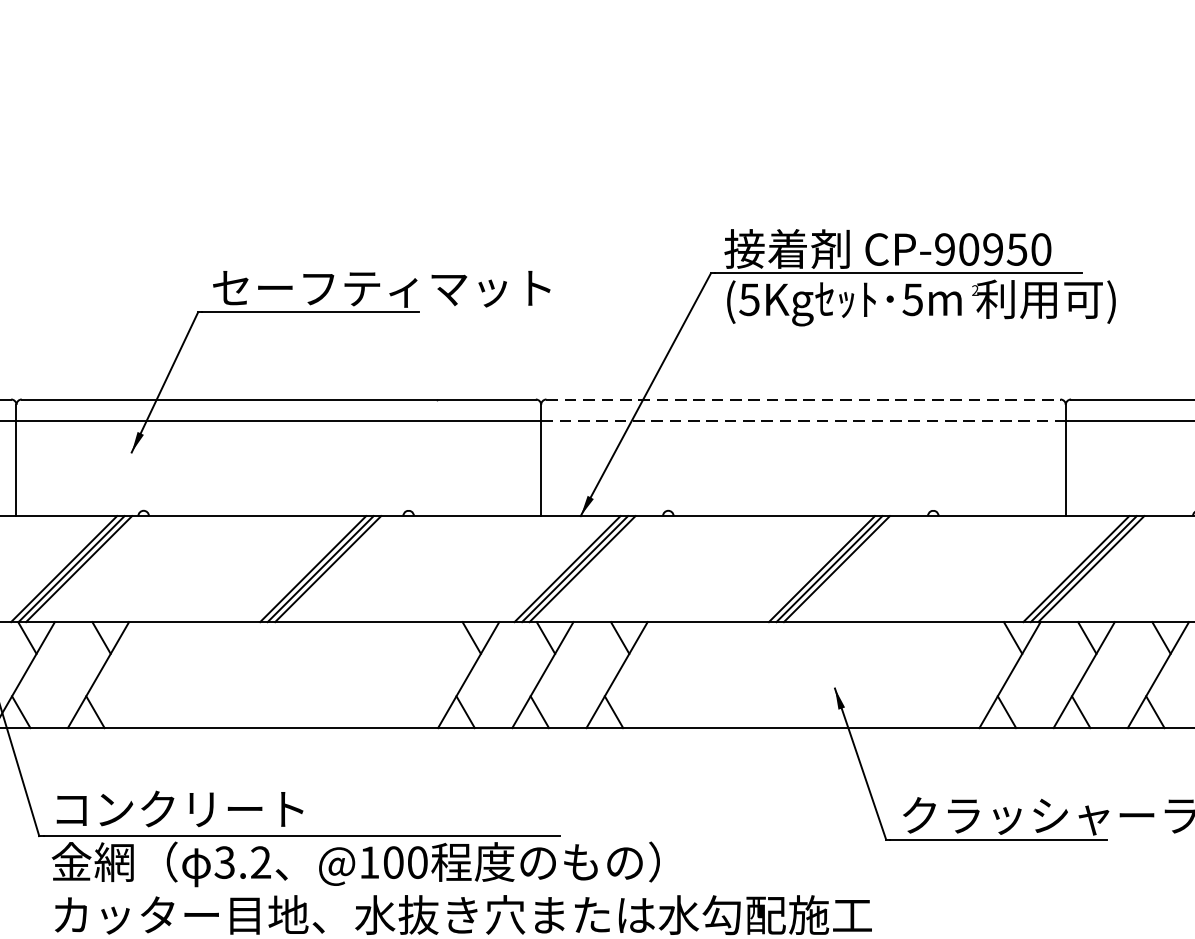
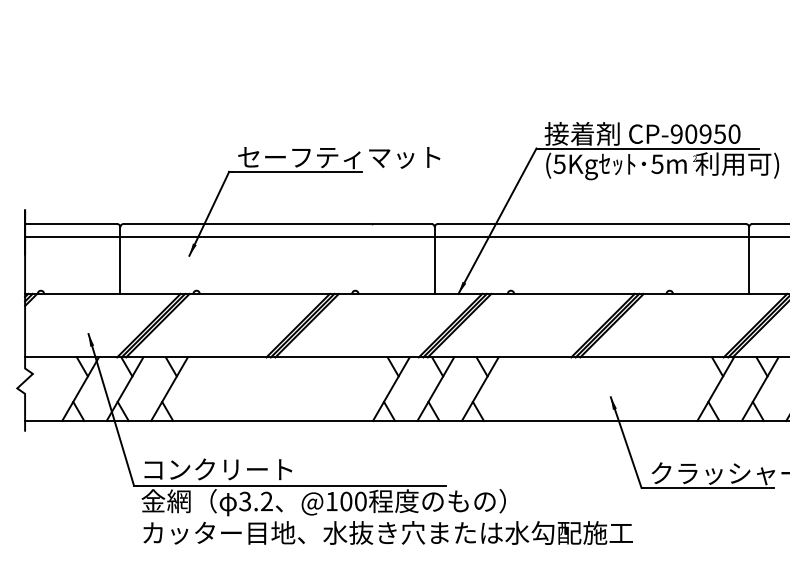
line: (804, 400) -> (592, 224), dashed -> solid
line: (804, 420) -> (592, 236), dashed -> solid

